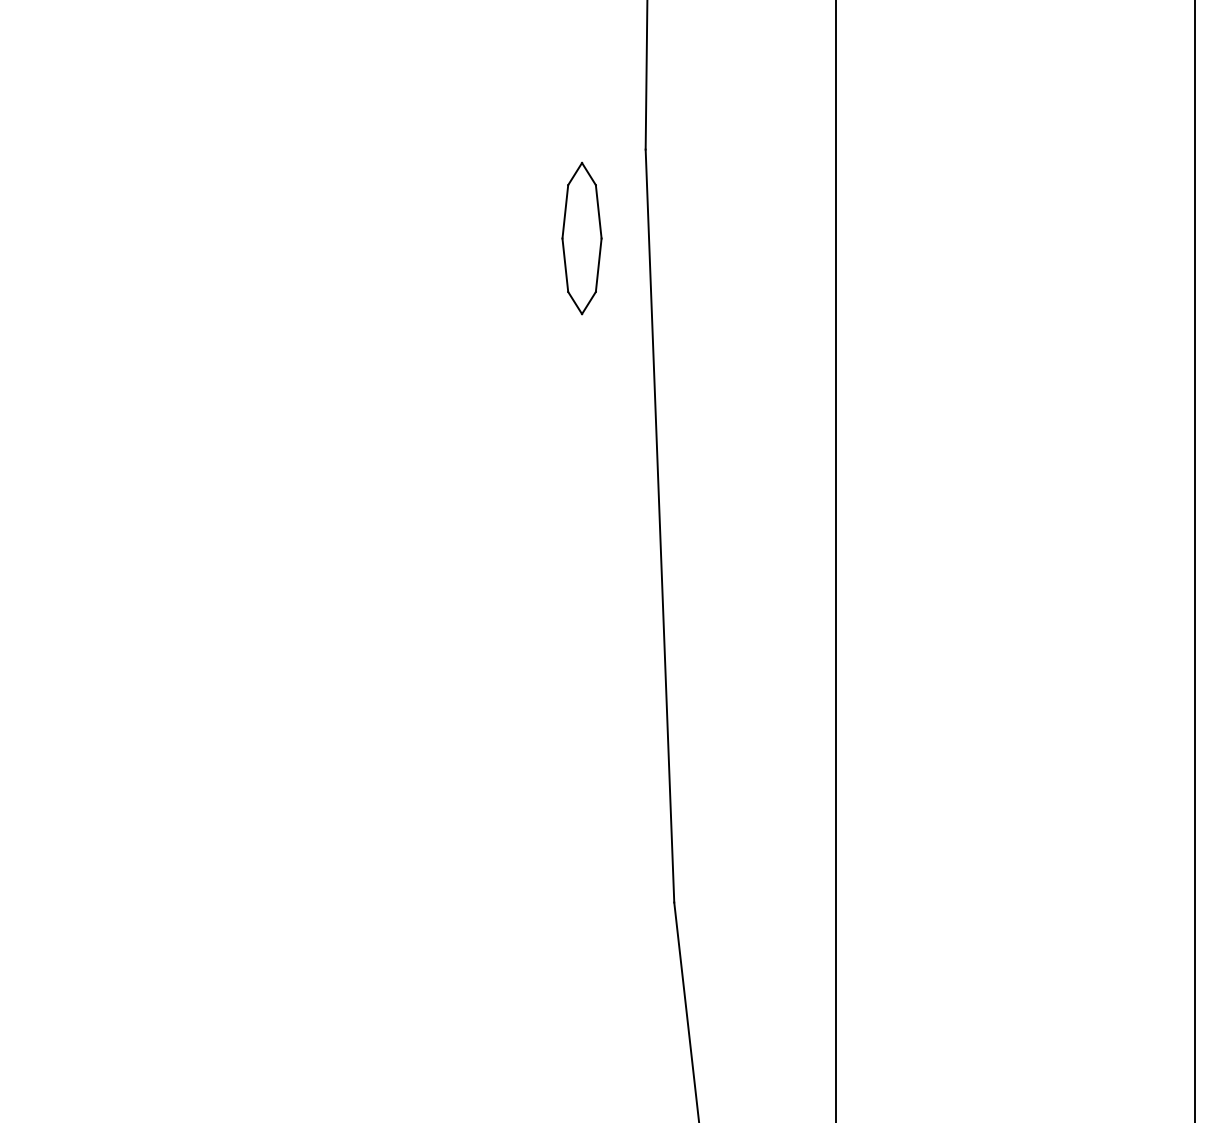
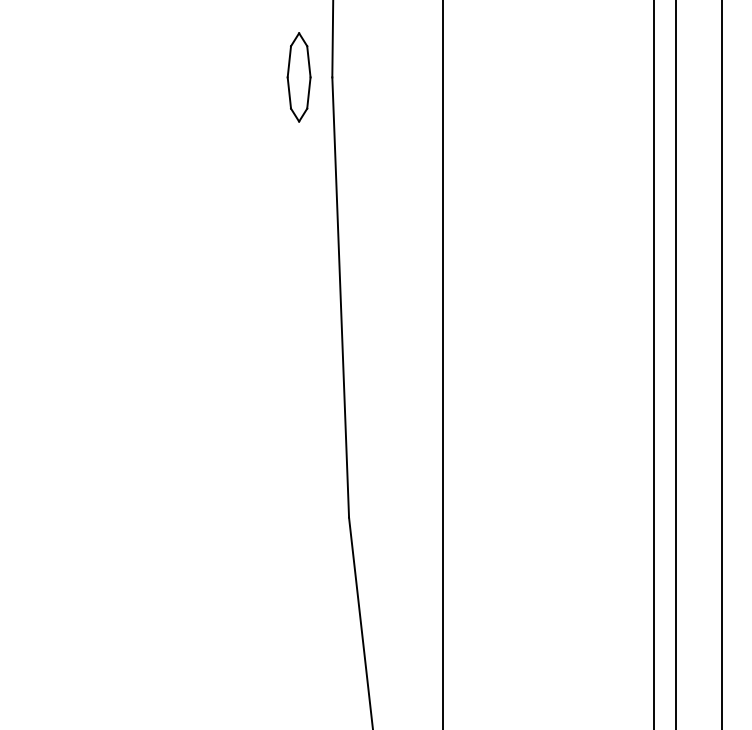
part: (580, 238) -> (298, 77), moved

